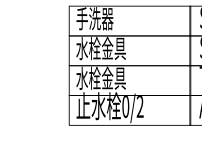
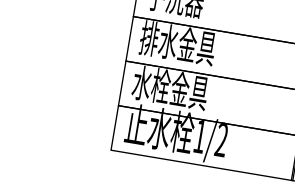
text: (88, 48) -> (159, 40), 水栓金具 -> 排水金具
text: (125, 107) -> (199, 137), 0/2 -> 1/2

